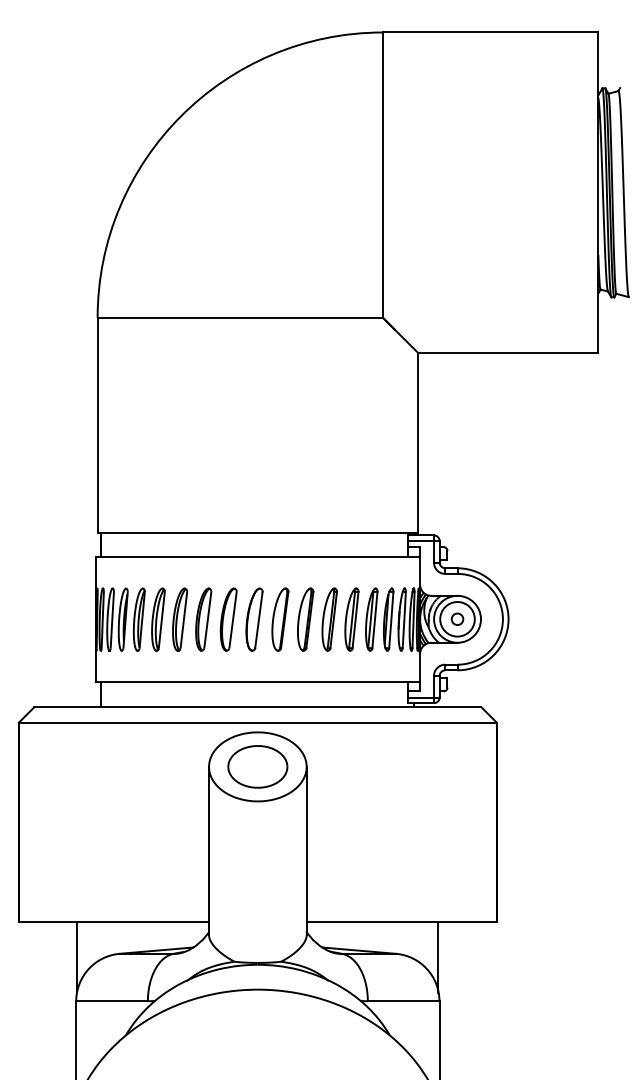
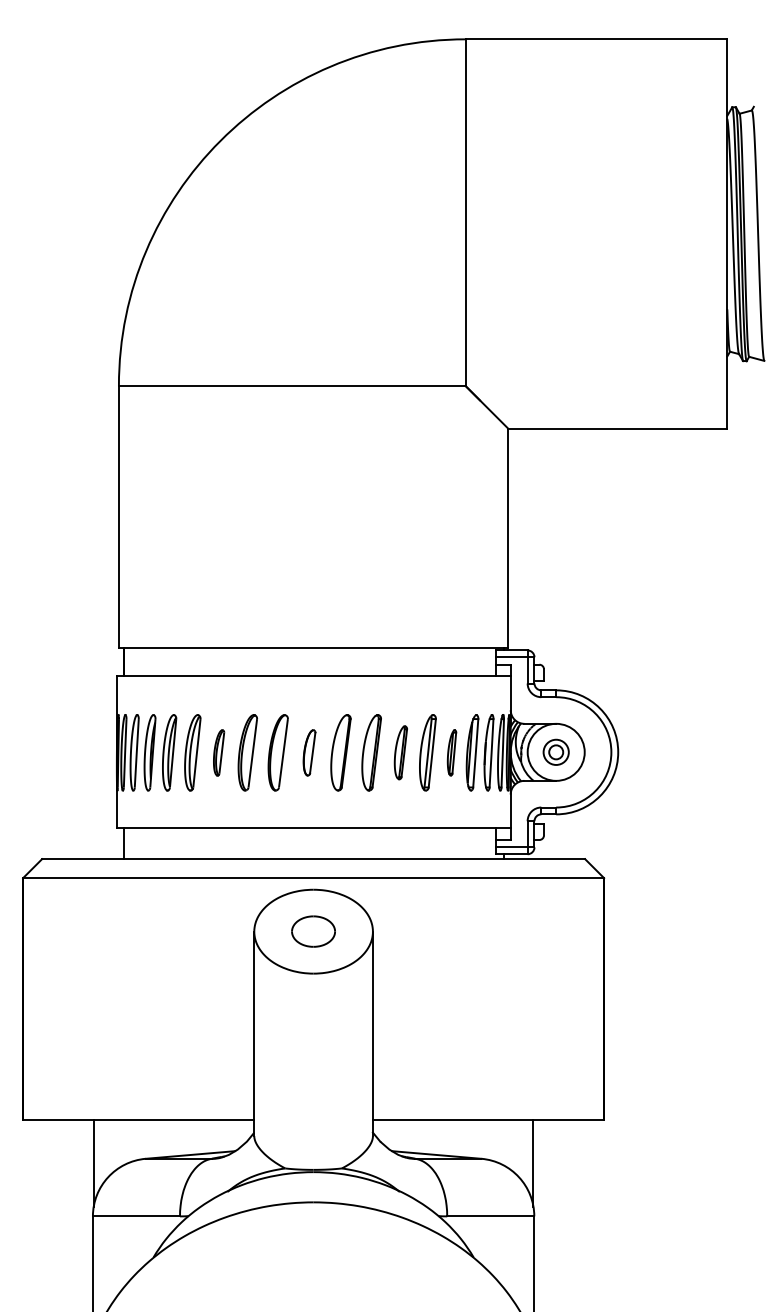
part: (179, 619) -> (218, 752), size x0.6
part: (254, 619) -> (309, 752), size x0.6
part: (329, 619) -> (400, 752), size x0.7
part: (371, 619) -> (451, 752), size x0.6
circle: (457, 619) -> (556, 752), size x0.6
part: (257, 766) -> (313, 931), size x0.6

